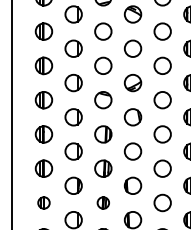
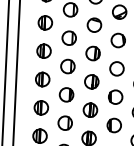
part: (43, 202) -> (41, 107), size x1.43
part: (103, 202) -> (90, 109), size x1.43

